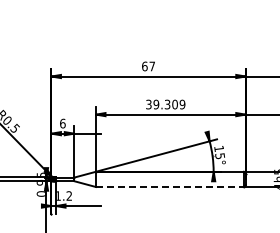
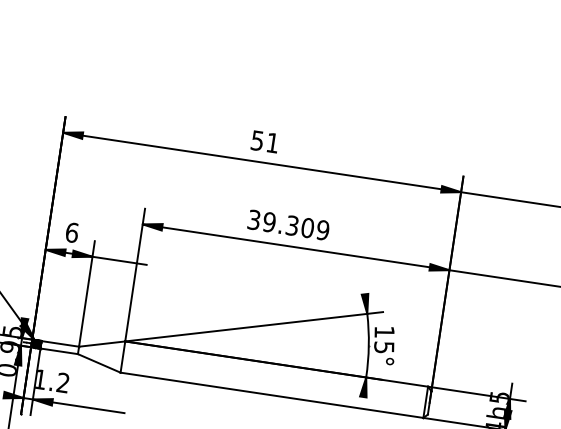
text: (148, 66) -> (264, 141), 67 -> 51
line: (169, 187) -> (270, 396), dashed -> solid

